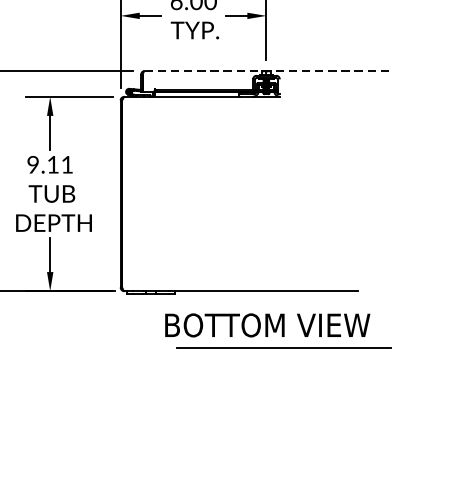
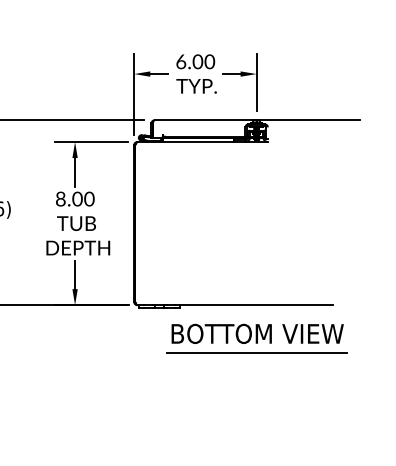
line: (267, 71) -> (257, 120), dashed -> solid
text: (50, 164) -> (75, 198), 9.11 -> 8.00
line: (282, 347) -> (256, 352), moved

